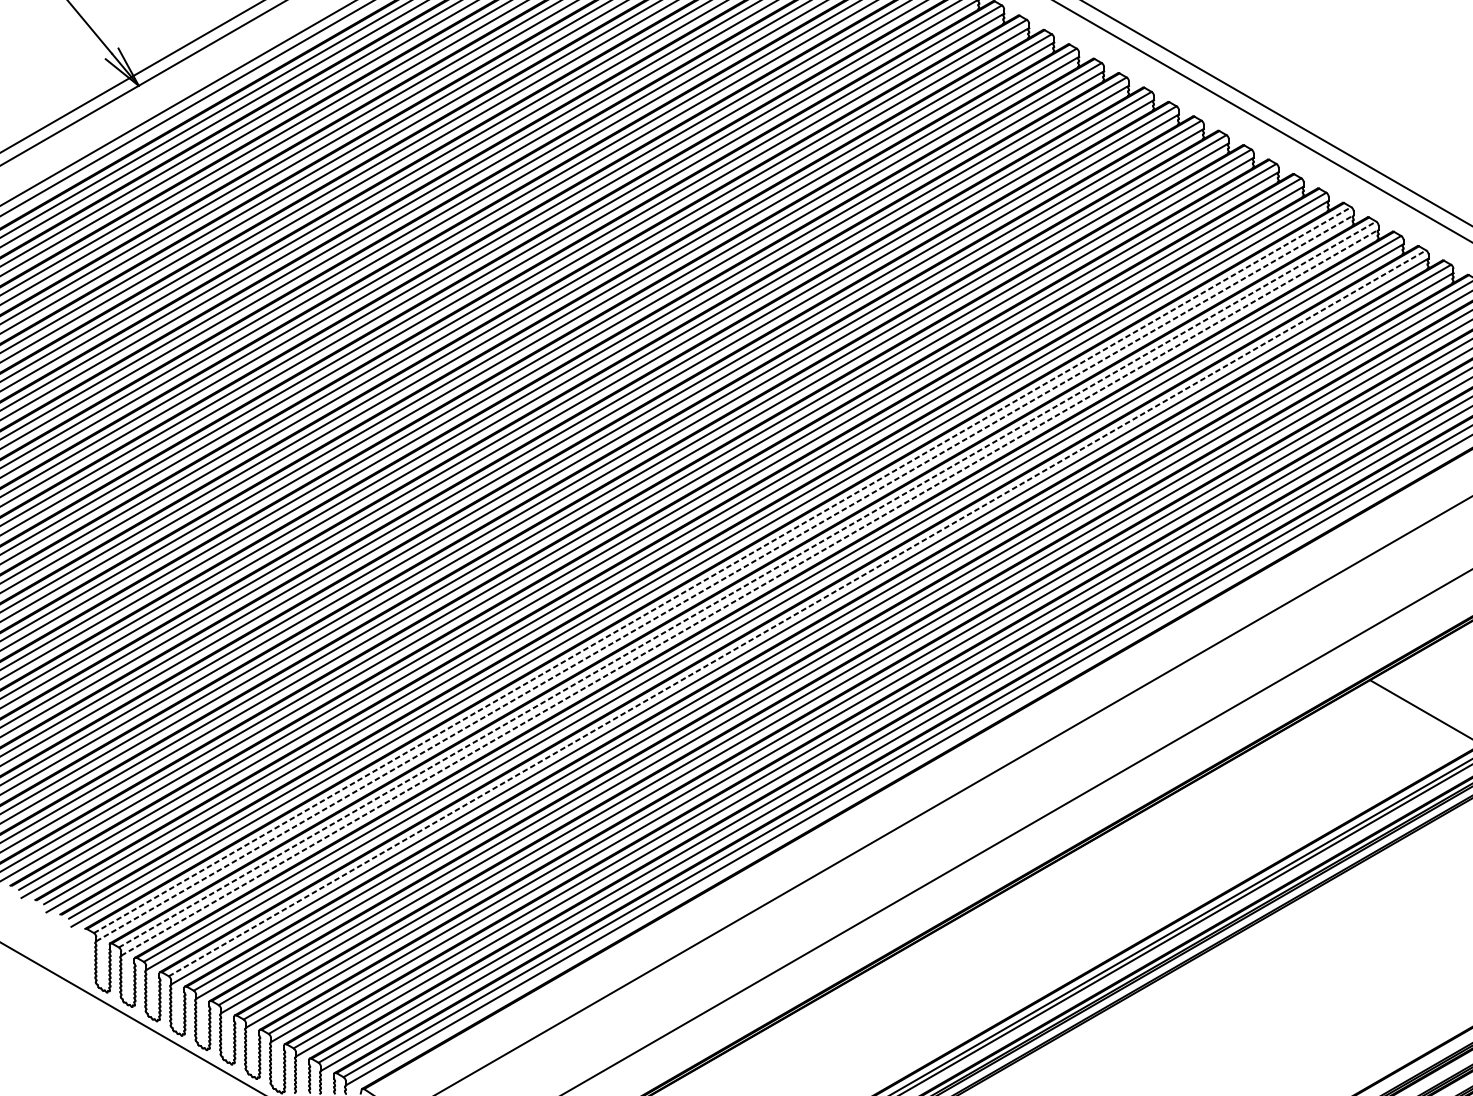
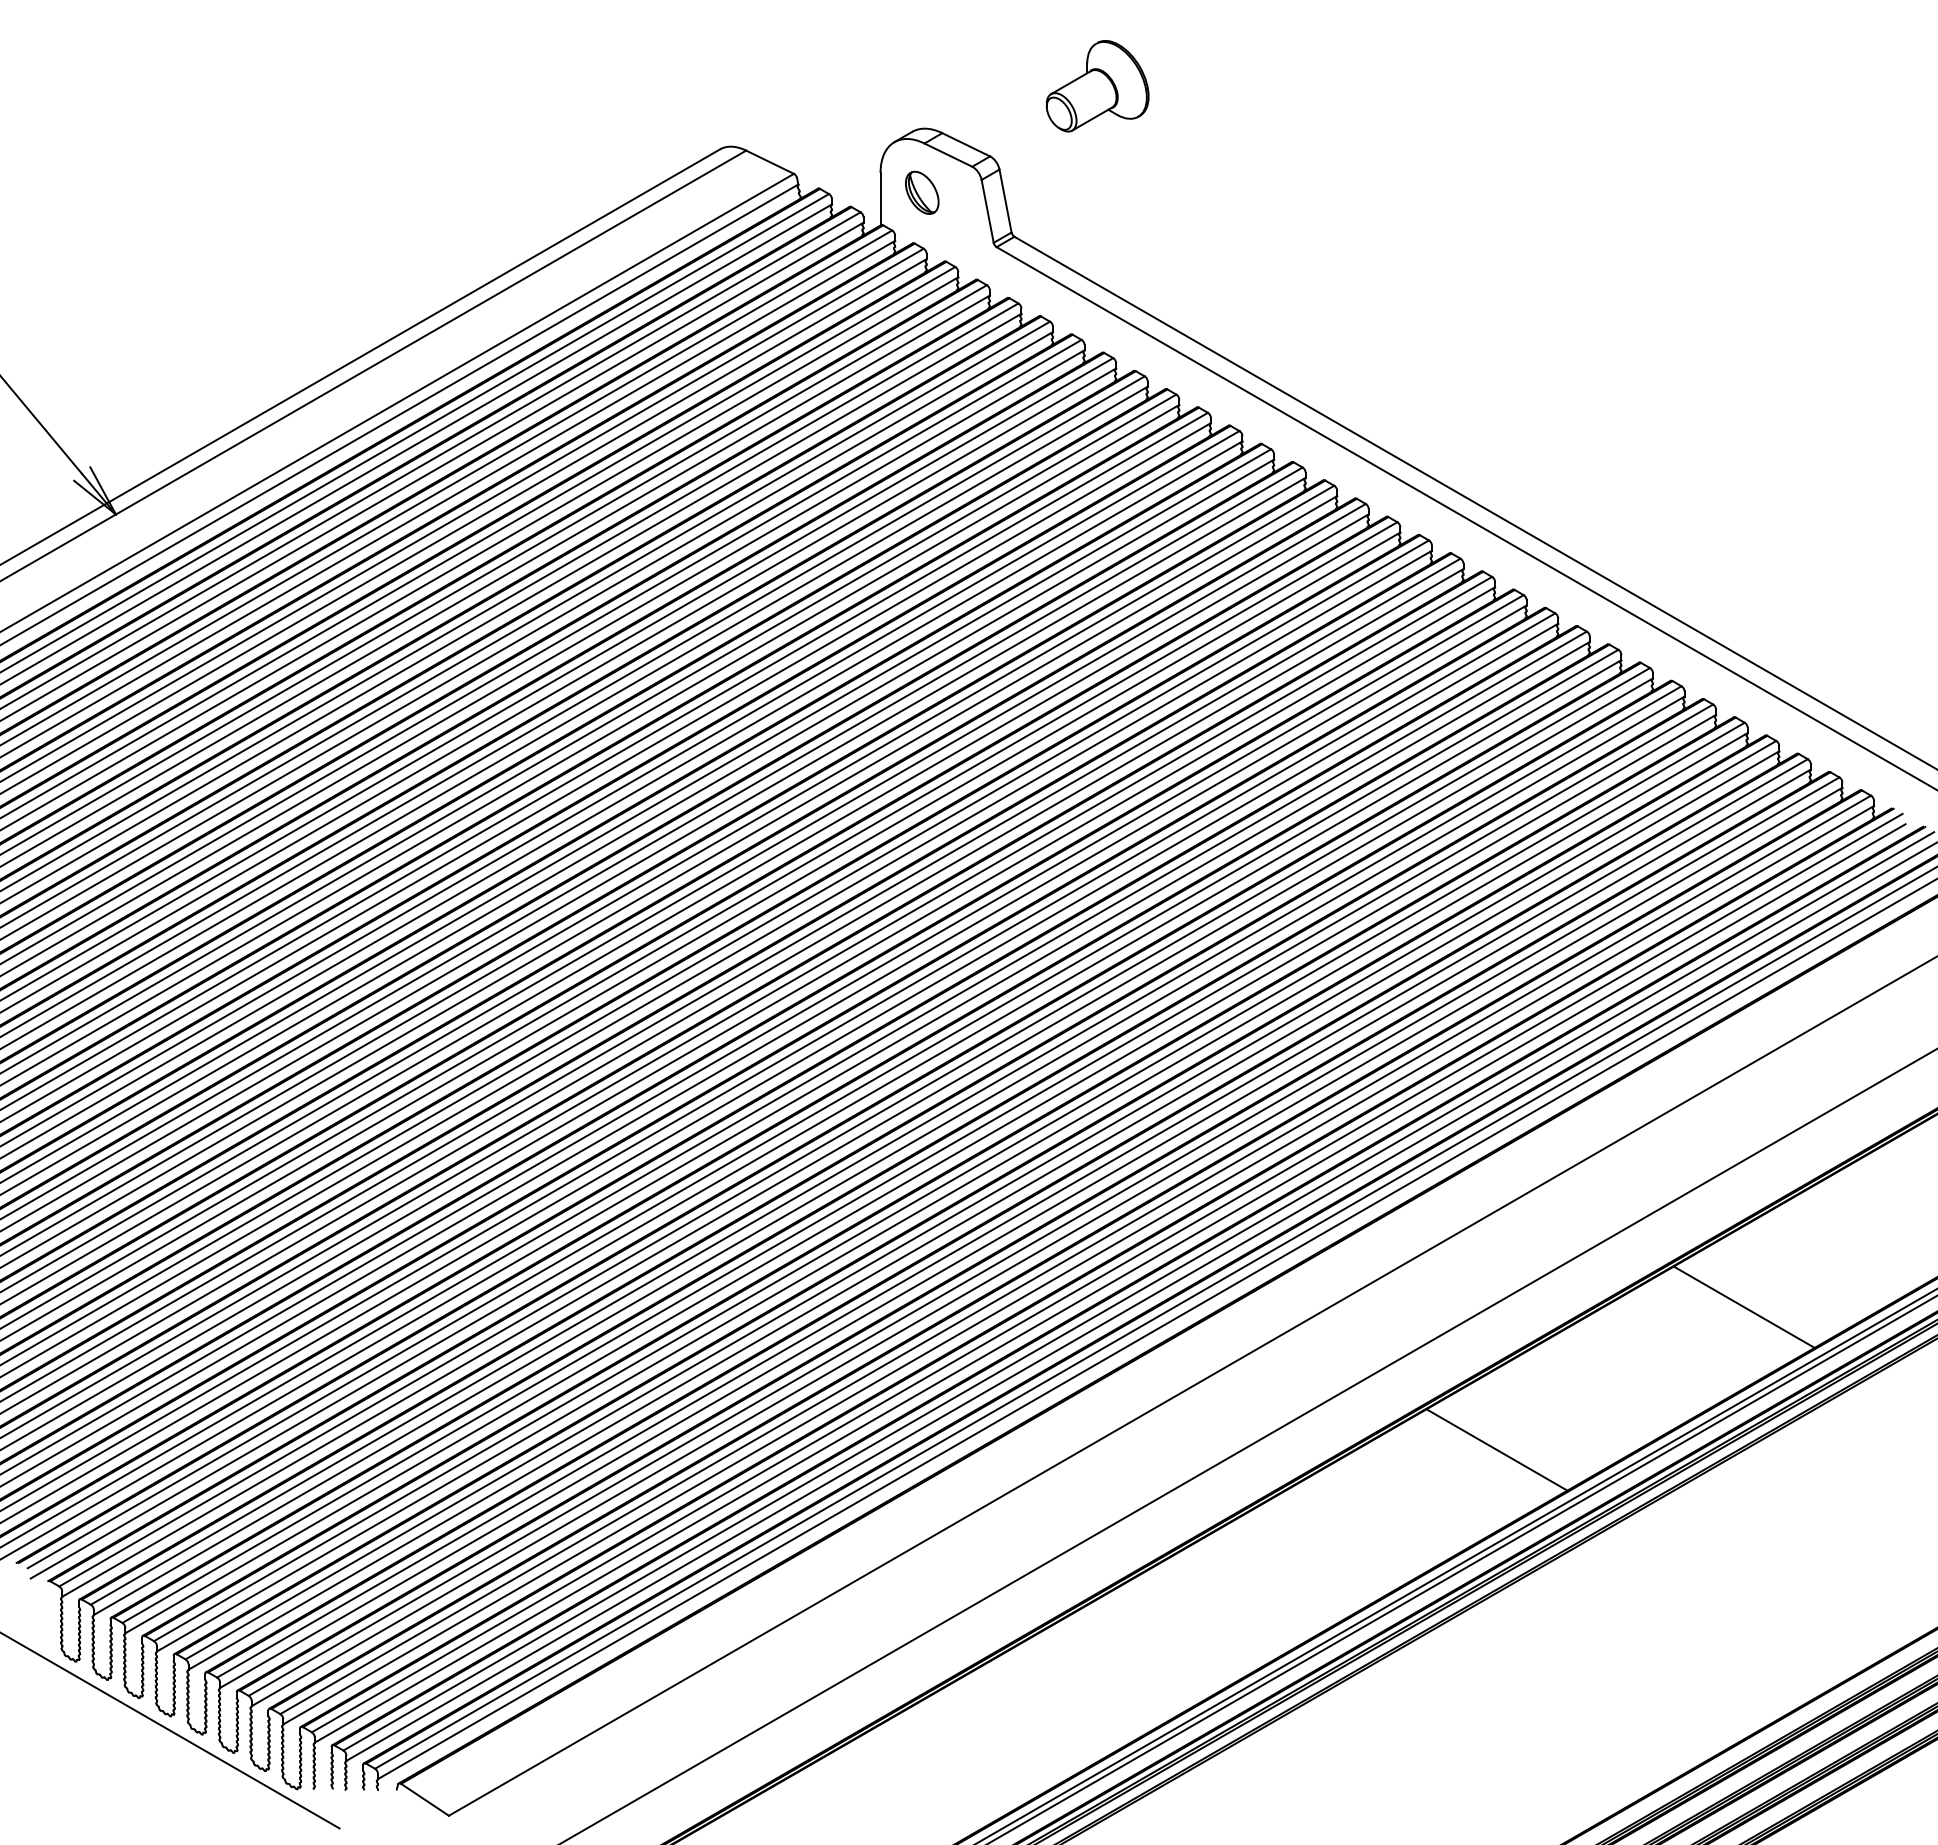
line: (723, 570) -> (855, 1127), dashed -> solid
line: (725, 578) -> (858, 1137), dashed -> solid
line: (747, 584) -> (886, 1145), dashed -> solid
line: (750, 592) -> (889, 1155), dashed -> solid
line: (797, 613) -> (949, 1181), dashed -> solid
line: (1229, 824) -> (1496, 1449), added

